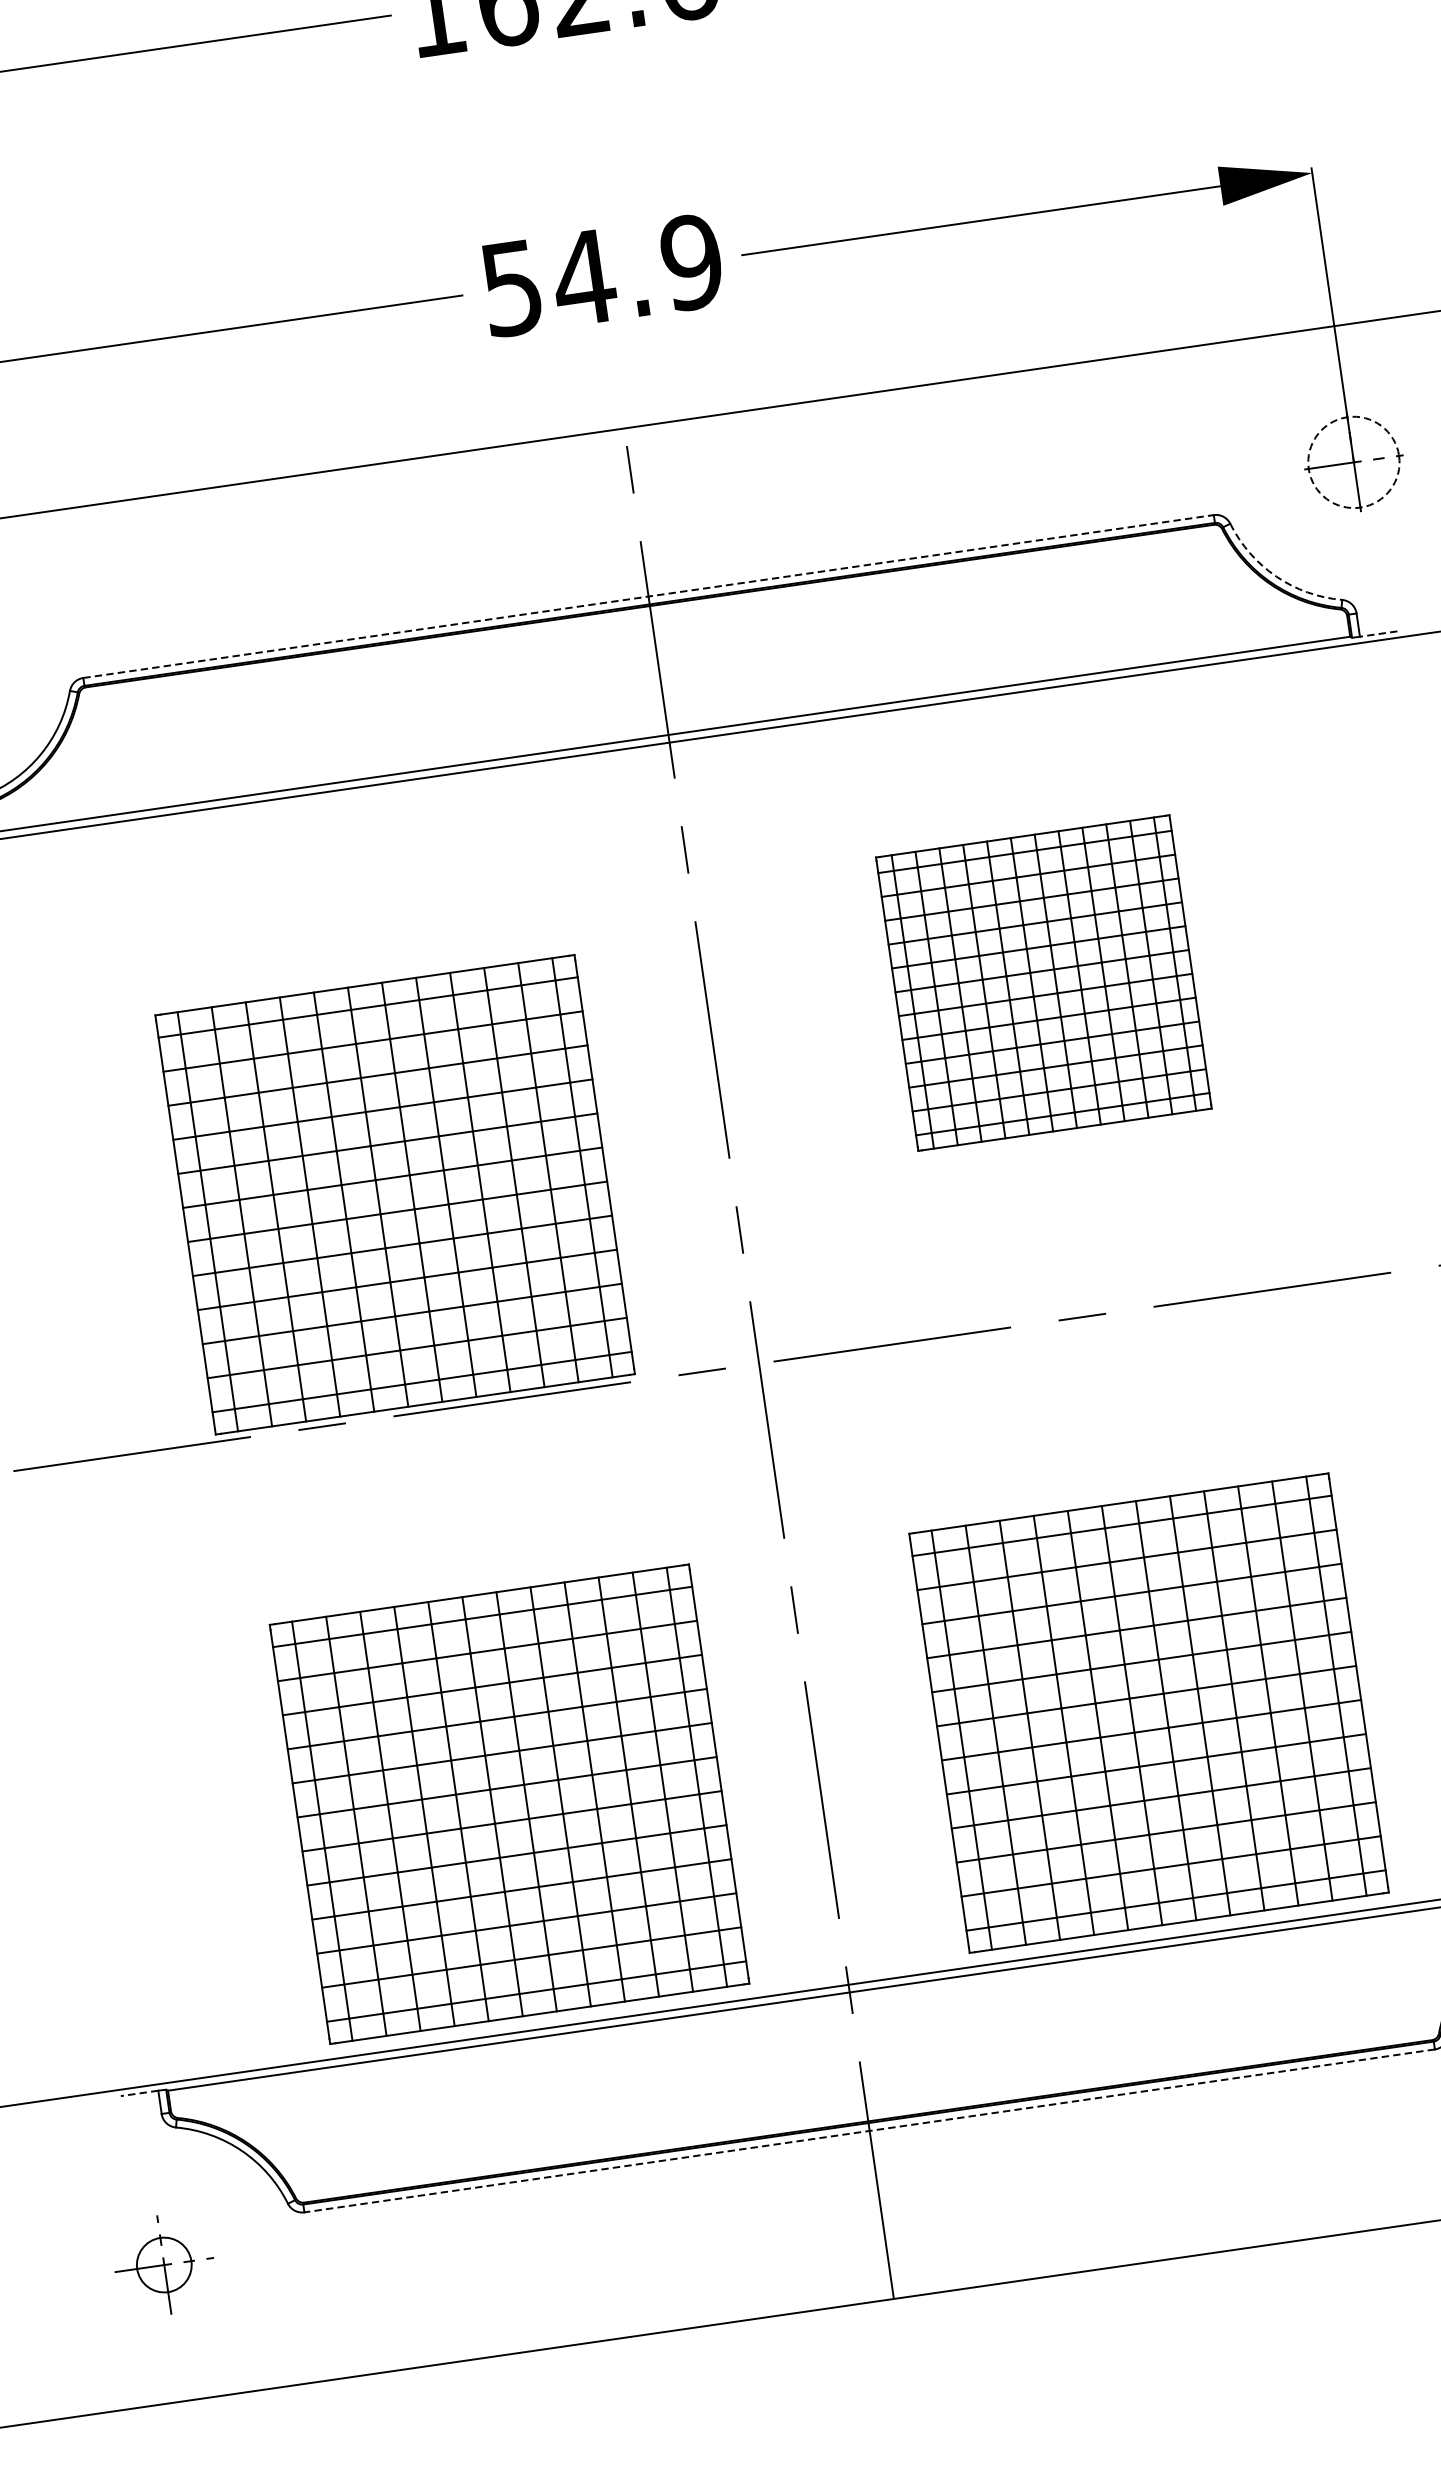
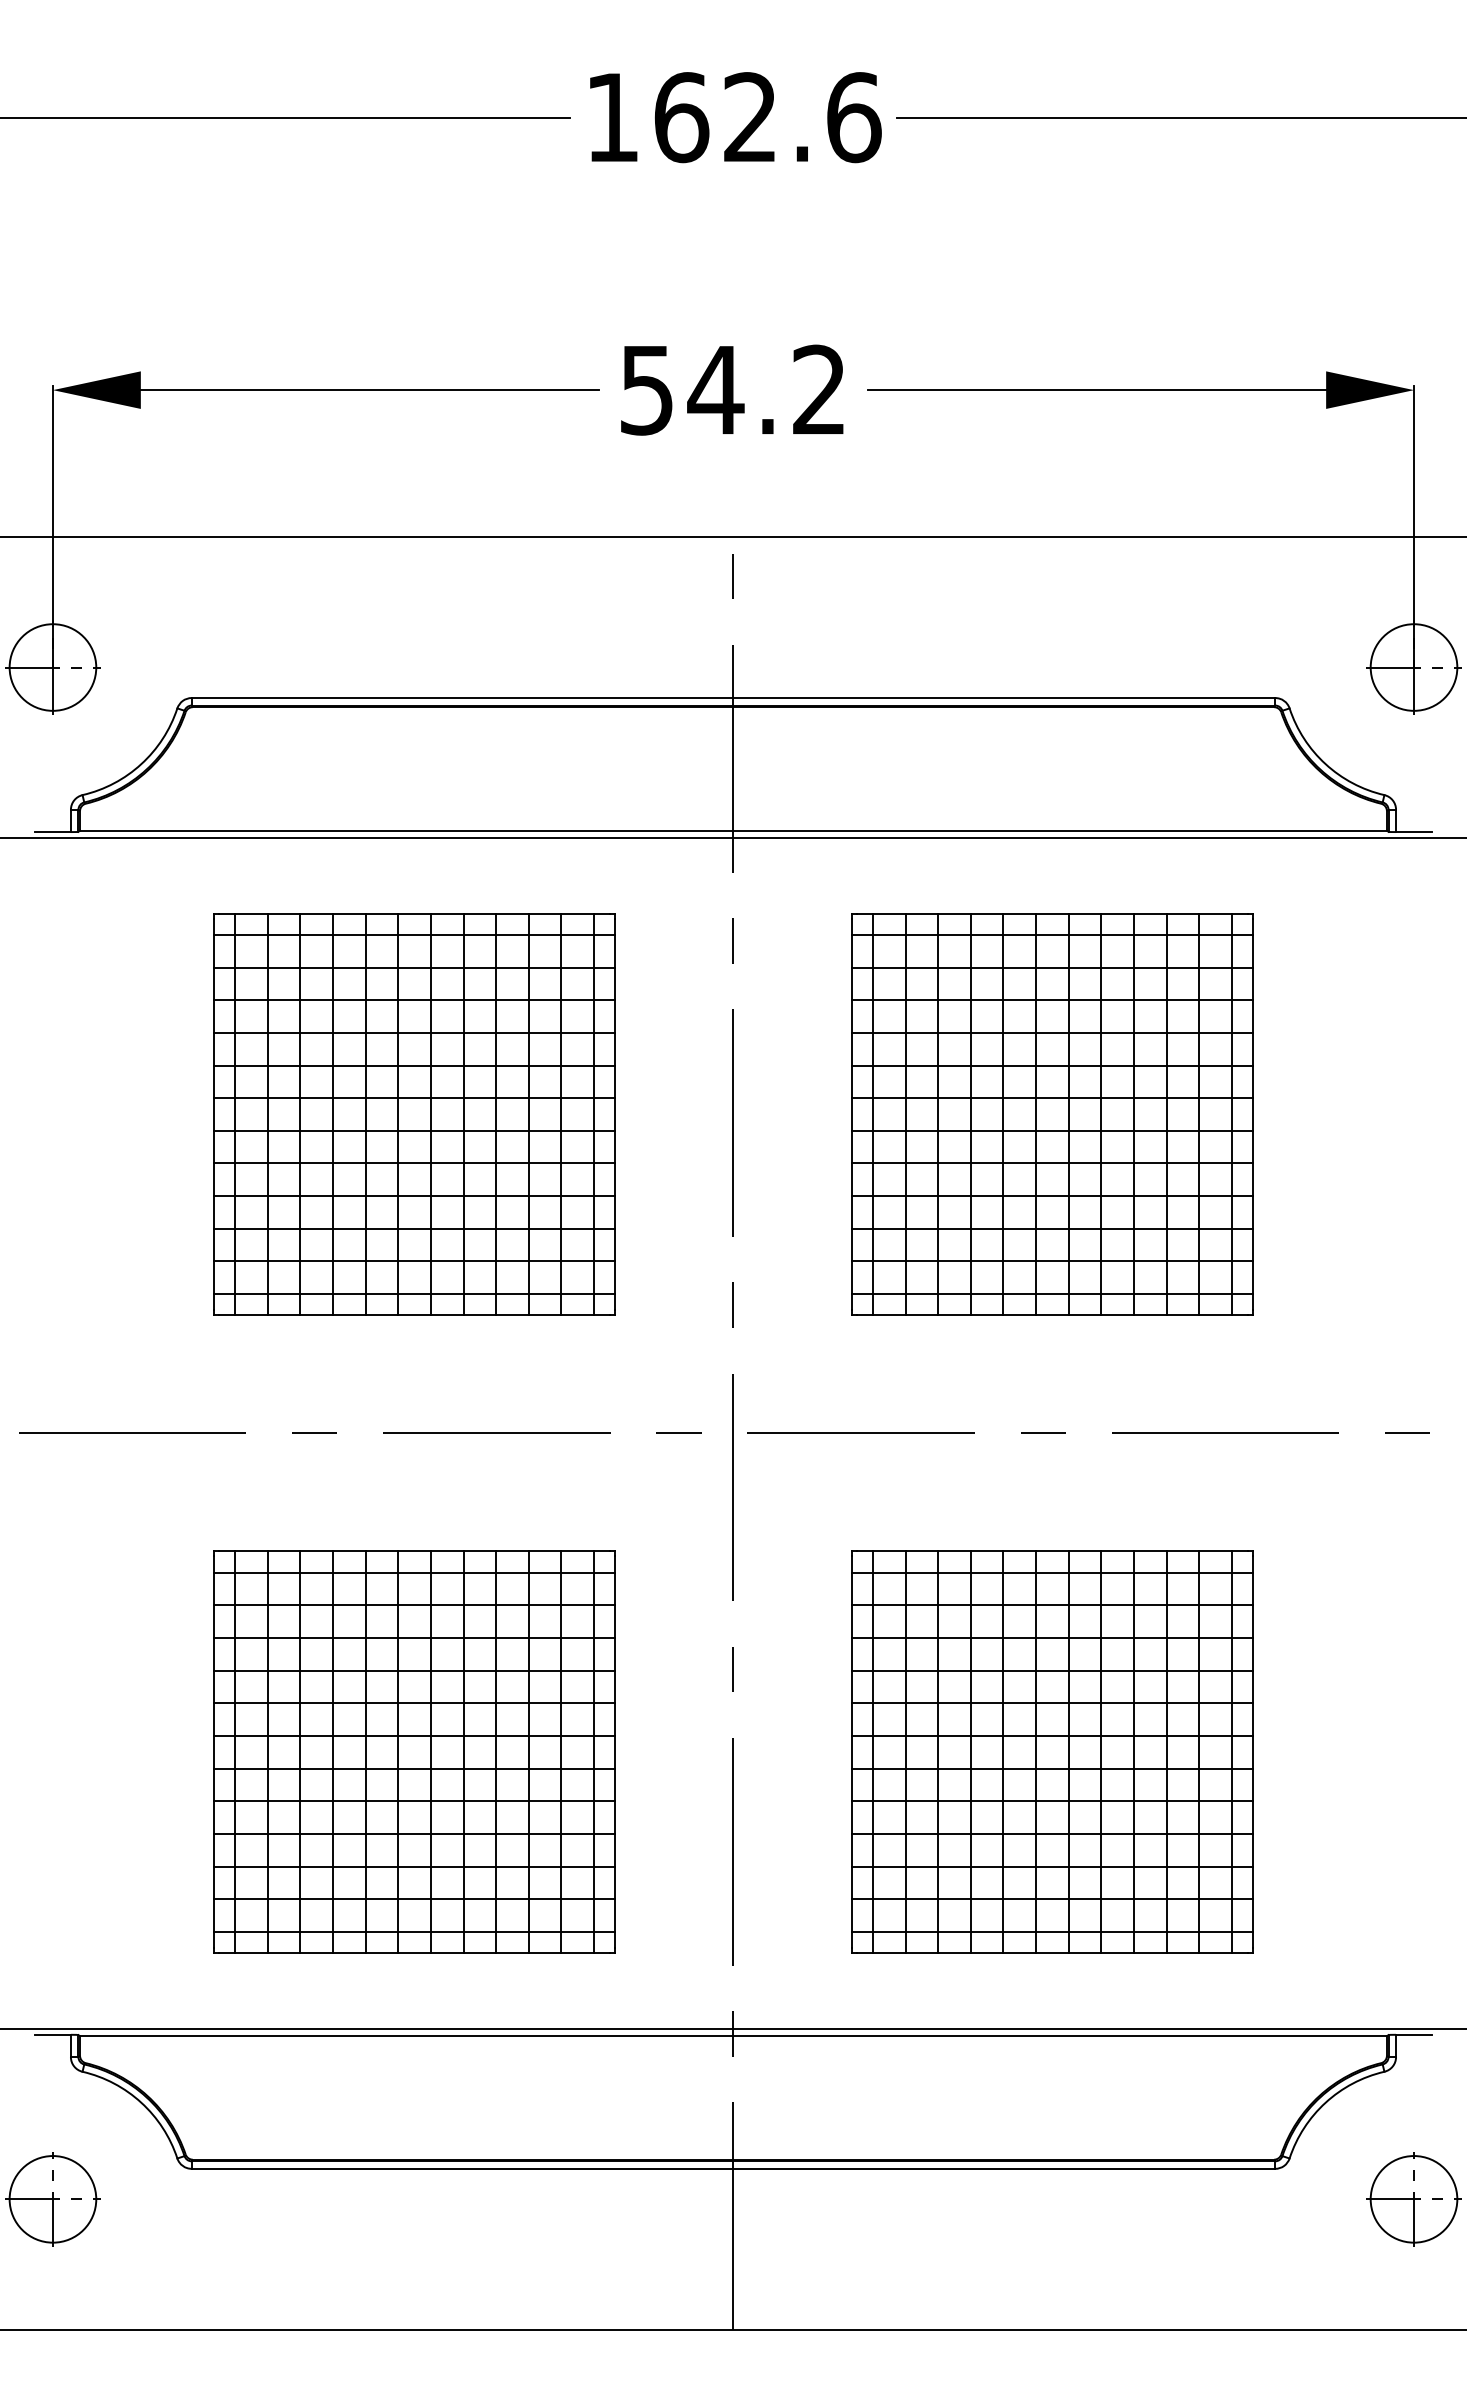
text: (691, 261) -> (819, 389), 54.9 -> 54.2
circle: (1353, 462) -> (1413, 667), dashed -> solid
arc: (1276, 576) -> (1325, 764), dashed -> solid
line: (648, 597) -> (733, 698), dashed -> solid
line: (1379, 634) -> (1414, 832), dashed -> solid
part: (1043, 983) -> (1052, 1114), size x1.43
part: (395, 1194) -> (414, 1114), moved
part: (1149, 1712) -> (1052, 1751), moved
part: (509, 1803) -> (414, 1751), moved
line: (139, 2093) -> (52, 2034), dashed -> solid
line: (869, 2130) -> (733, 2168), dashed -> solid
circle: (163, 2265) -> (52, 2199), size x1.67

